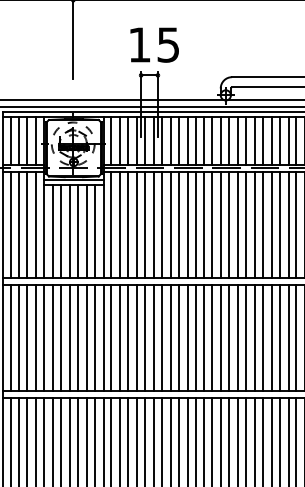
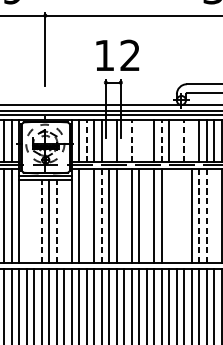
text: (167, 44) -> (129, 55), 15 -> 12
line: (120, 140) -> (87, 140), solid -> dashed
line: (145, 140) -> (109, 140), removed
line: (161, 140) -> (124, 140), removed
line: (170, 140) -> (132, 140), solid -> dashed
line: (178, 140) -> (139, 140), removed
line: (187, 140) -> (147, 140), removed
line: (204, 140) -> (162, 140), solid -> dashed
line: (221, 140) -> (177, 140), removed
line: (229, 140) -> (184, 140), solid -> dashed
line: (238, 140) -> (192, 140), removed
line: (120, 224) -> (87, 215), removed
line: (137, 224) -> (102, 215), solid -> dashed
line: (161, 224) -> (124, 215), removed
line: (187, 224) -> (147, 215), removed
line: (212, 224) -> (169, 215), removed
line: (221, 224) -> (177, 215), removed
line: (229, 224) -> (184, 215), removed
line: (245, 224) -> (198, 215), solid -> dashed
line: (254, 224) -> (206, 215), solid -> dashed
line: (262, 224) -> (214, 215), removed
line: (53, 230) -> (27, 220), removed
line: (60, 230) -> (33, 220), removed
line: (94, 230) -> (64, 220), removed
line: (69, 231) -> (42, 221), solid -> dashed
line: (86, 231) -> (57, 221), solid -> dashed

